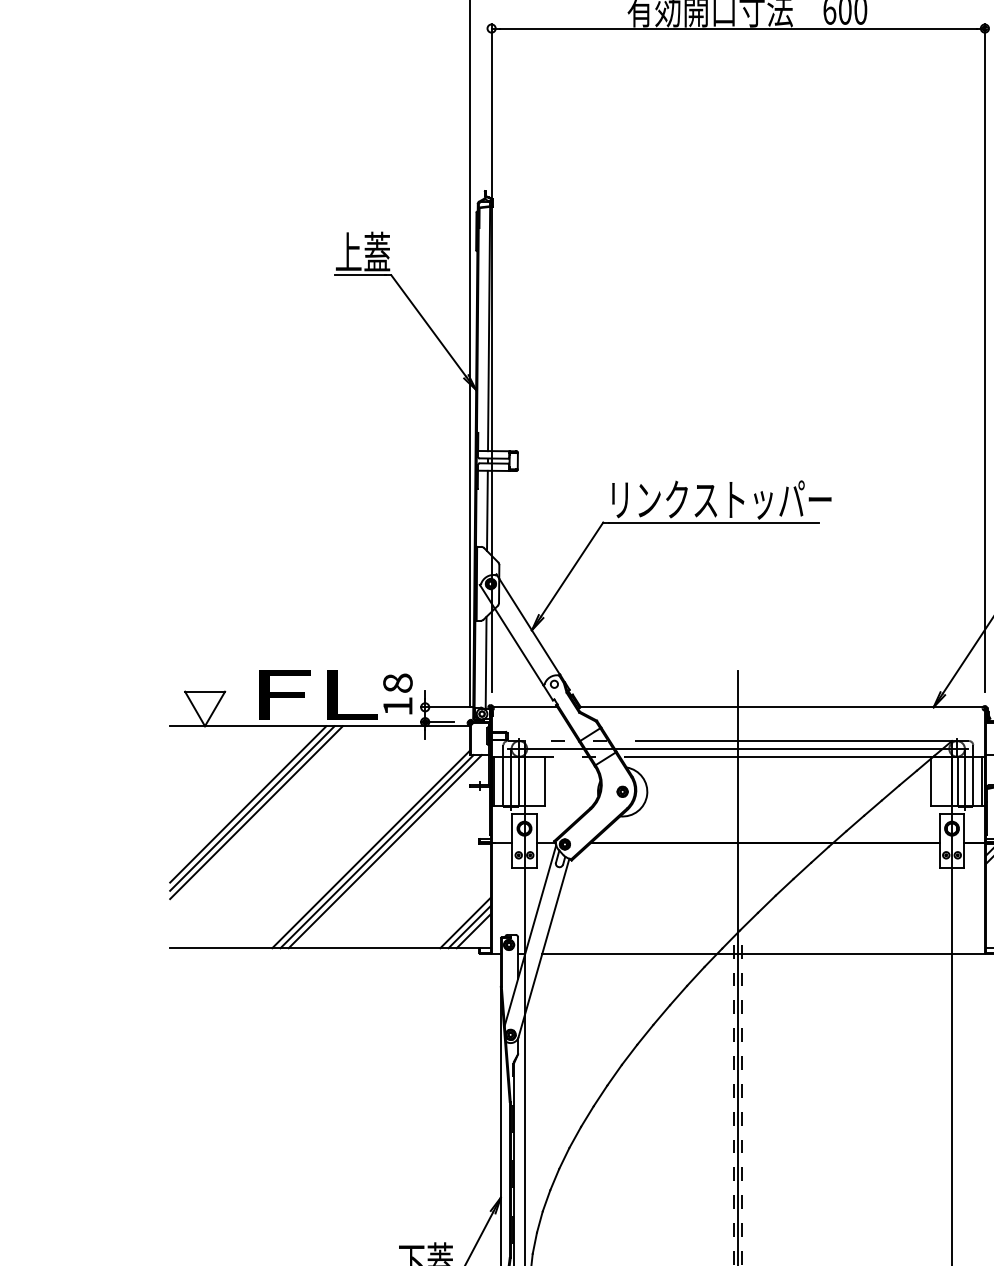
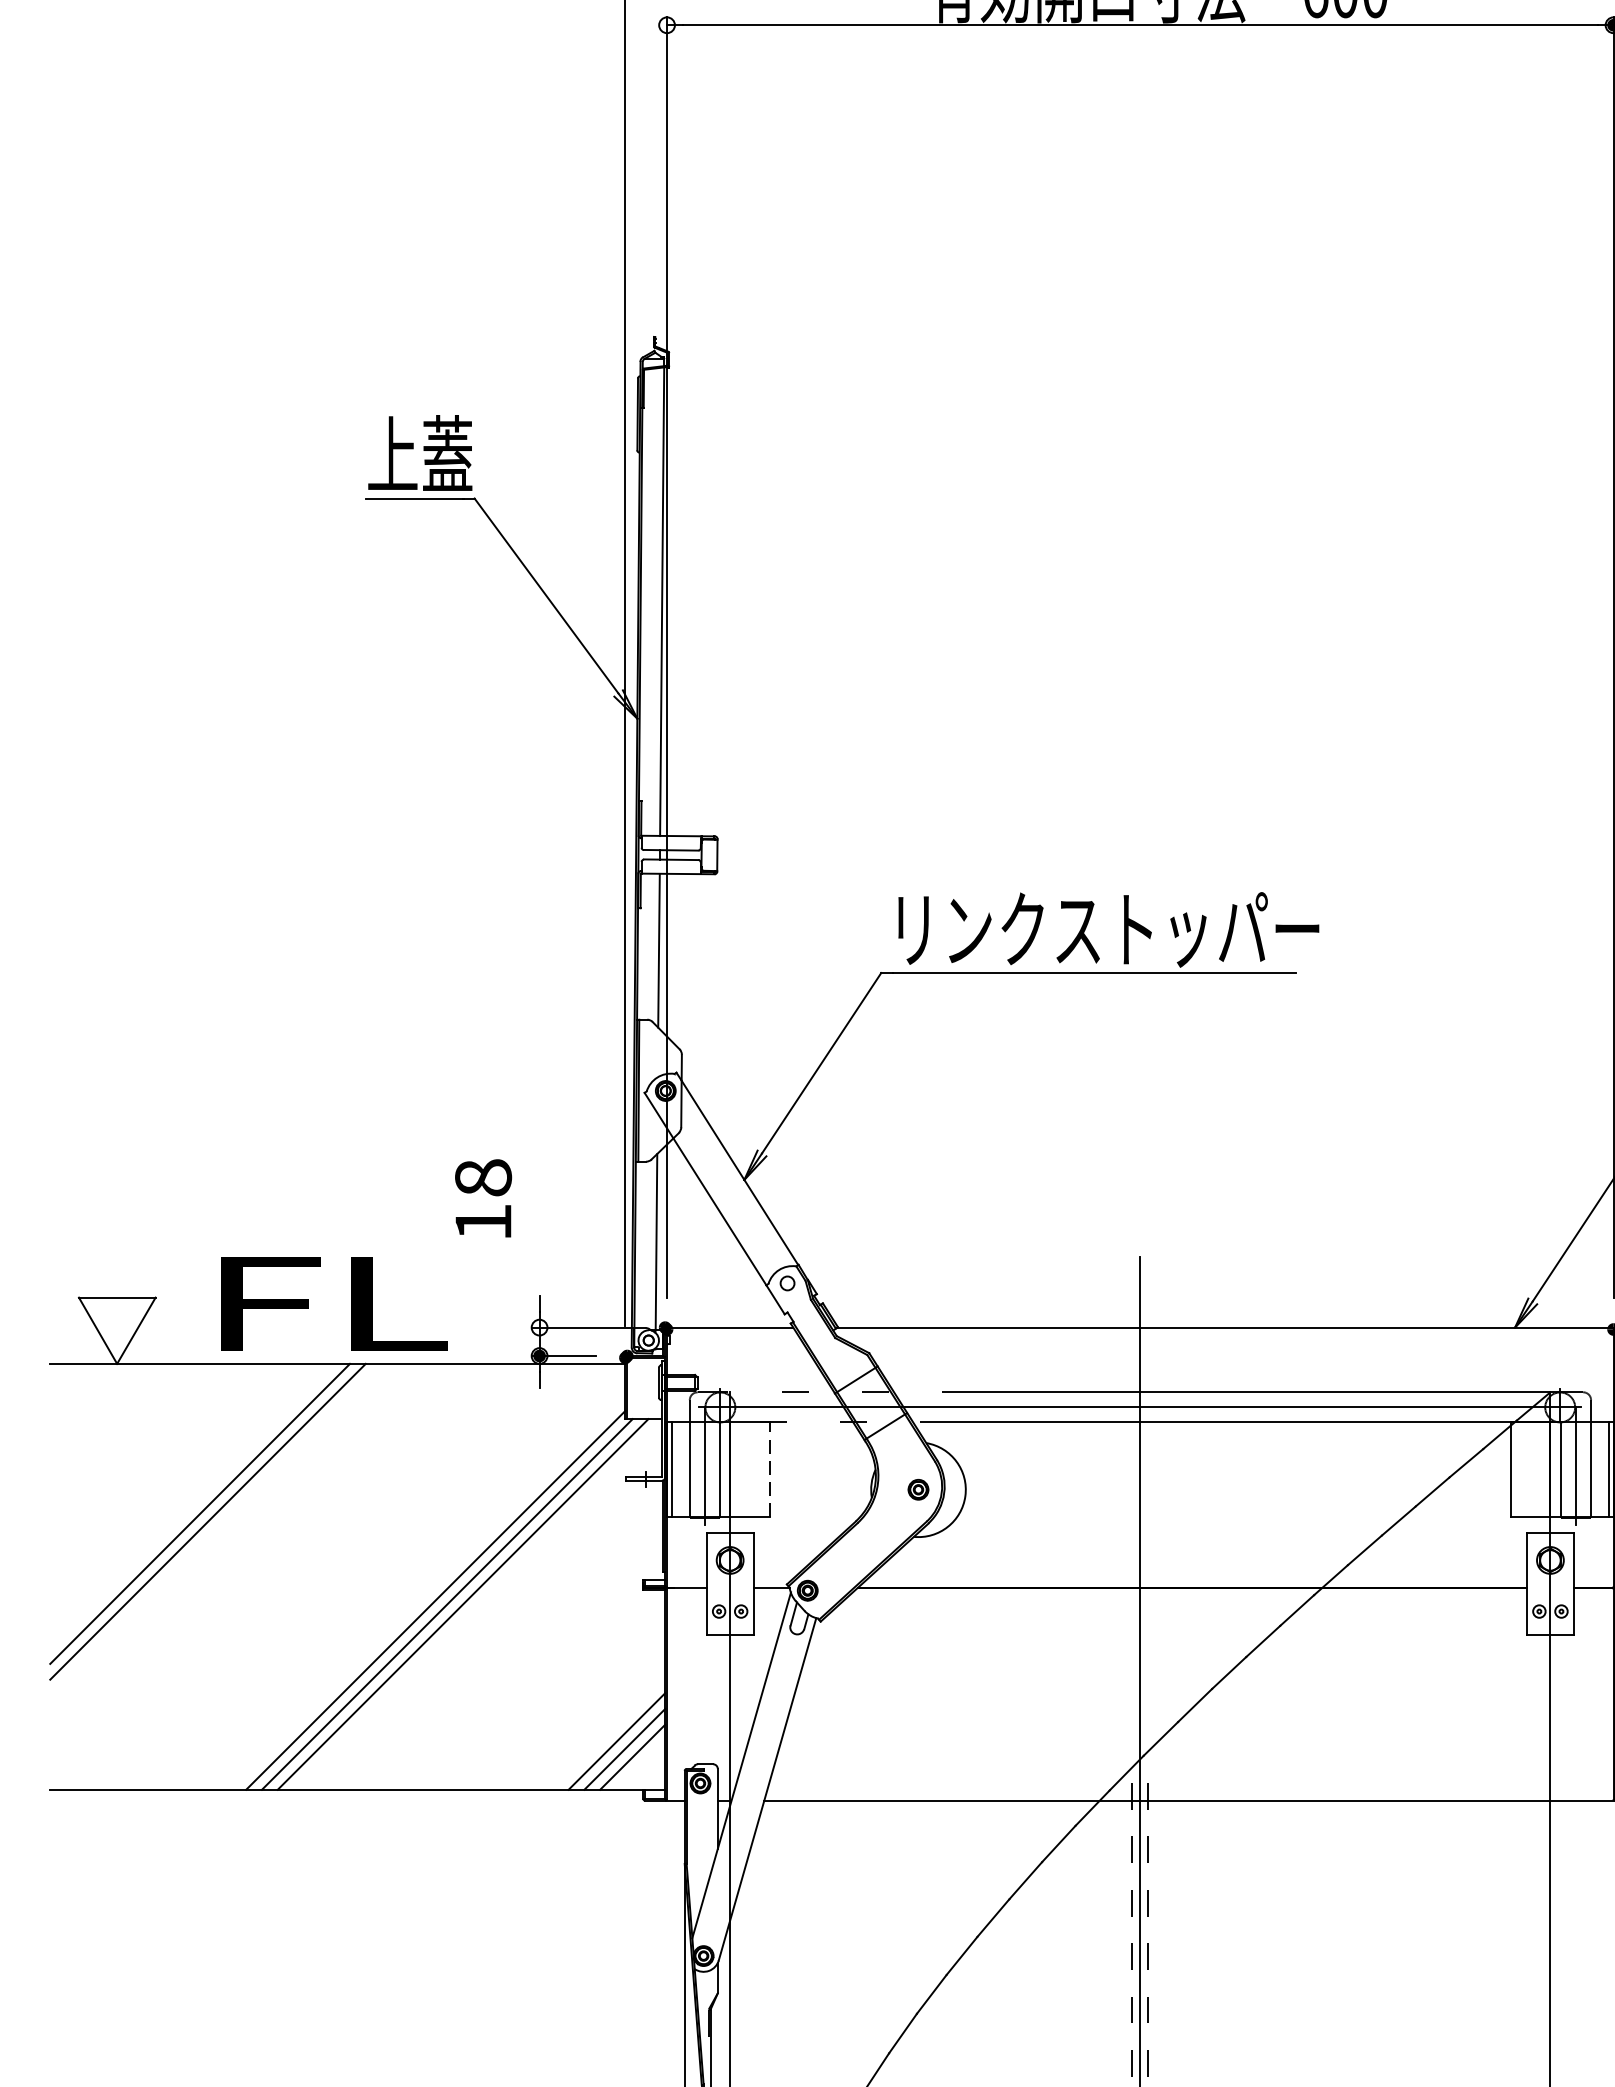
text: (397, 693) -> (482, 1197), moved
line: (545, 781) -> (770, 1469), solid -> dashed
line: (256, 812) -> (215, 1529), removed

